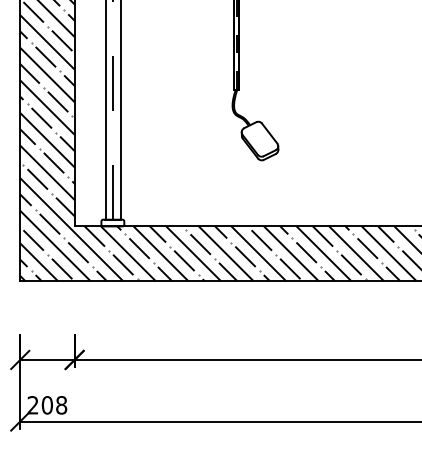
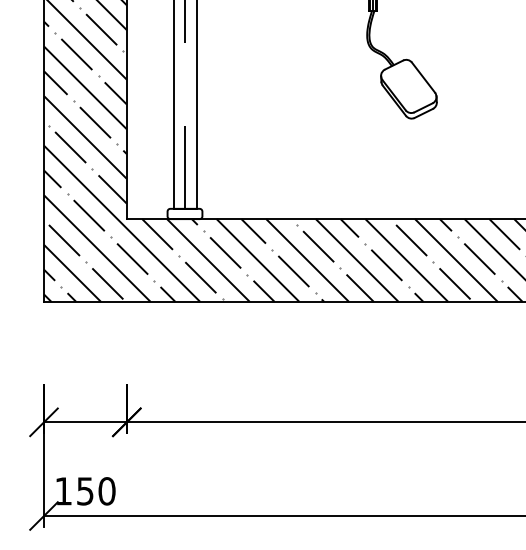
text: (47, 405) -> (85, 491), 208 -> 150

